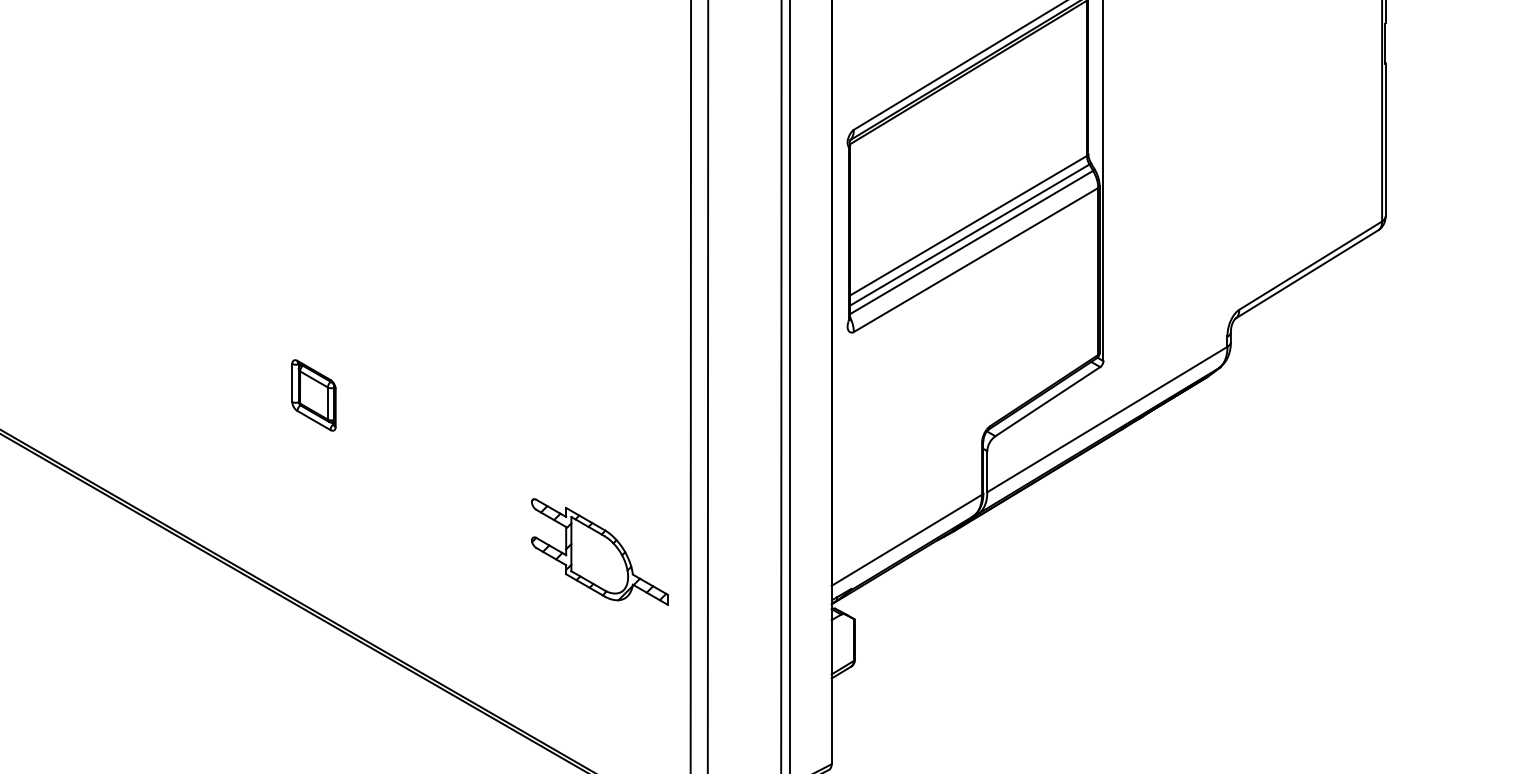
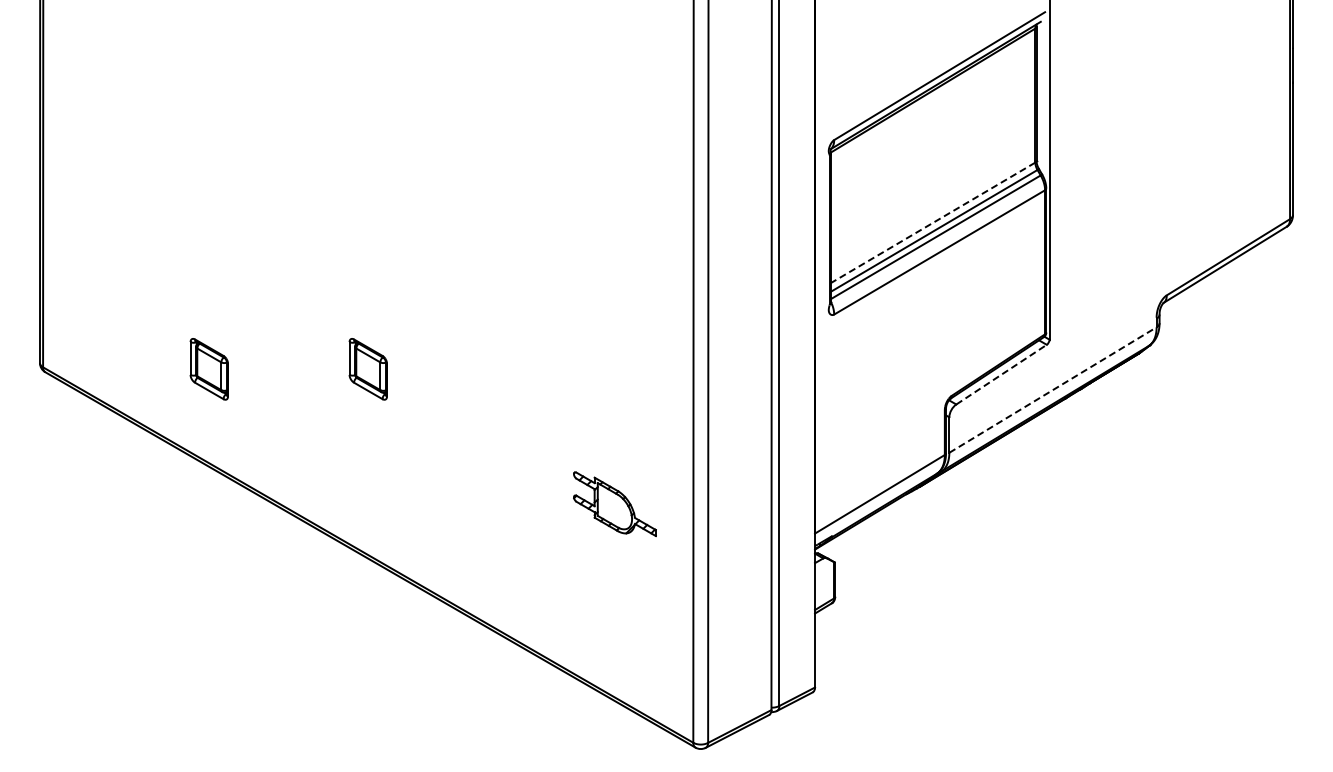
line: (968, 225) -> (933, 222), solid -> dashed
part: (128, 395) -> (208, 369), added
line: (1047, 401) -> (1001, 374), solid -> dashed
line: (1108, 418) -> (1053, 389), solid -> dashed
part: (599, 550) -> (614, 503), size x0.7

